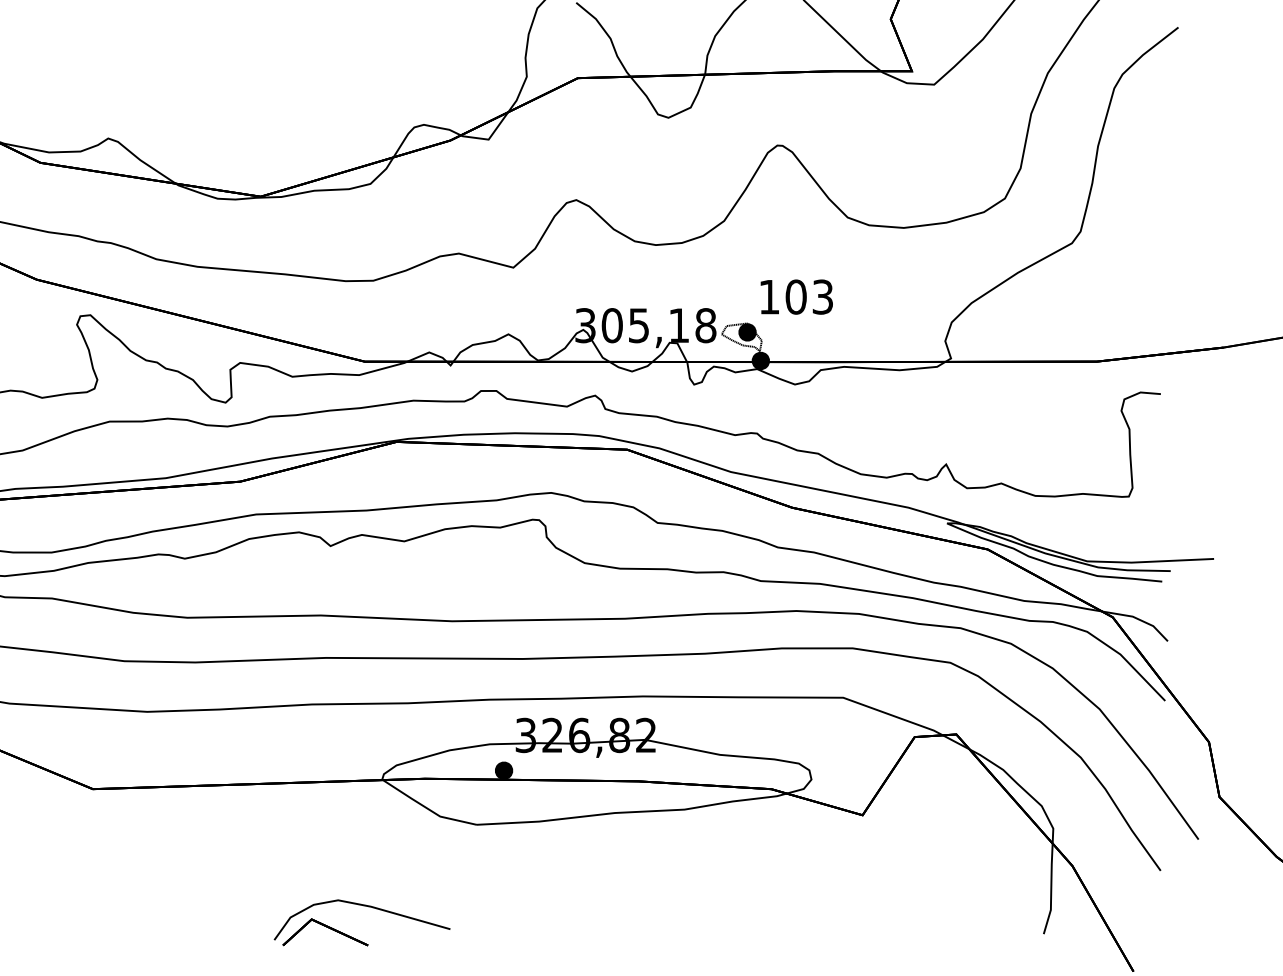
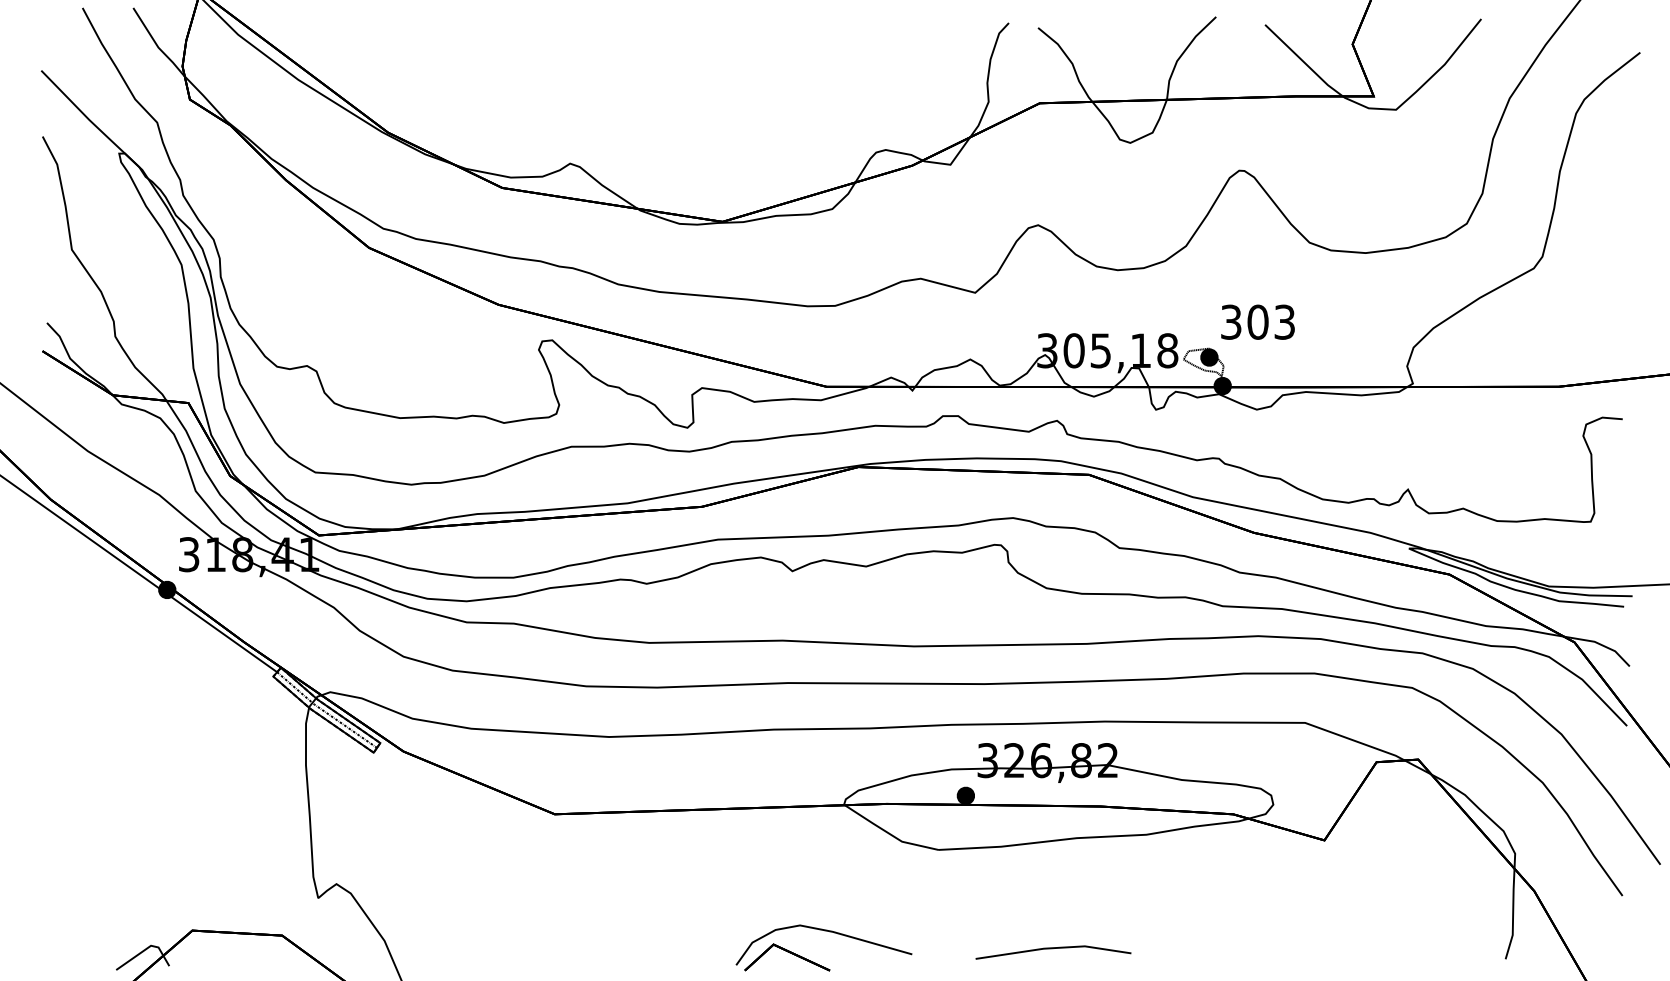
text: (769, 296) -> (1231, 321), 103 -> 303
line: (591, 924) -> (1053, 949), added

